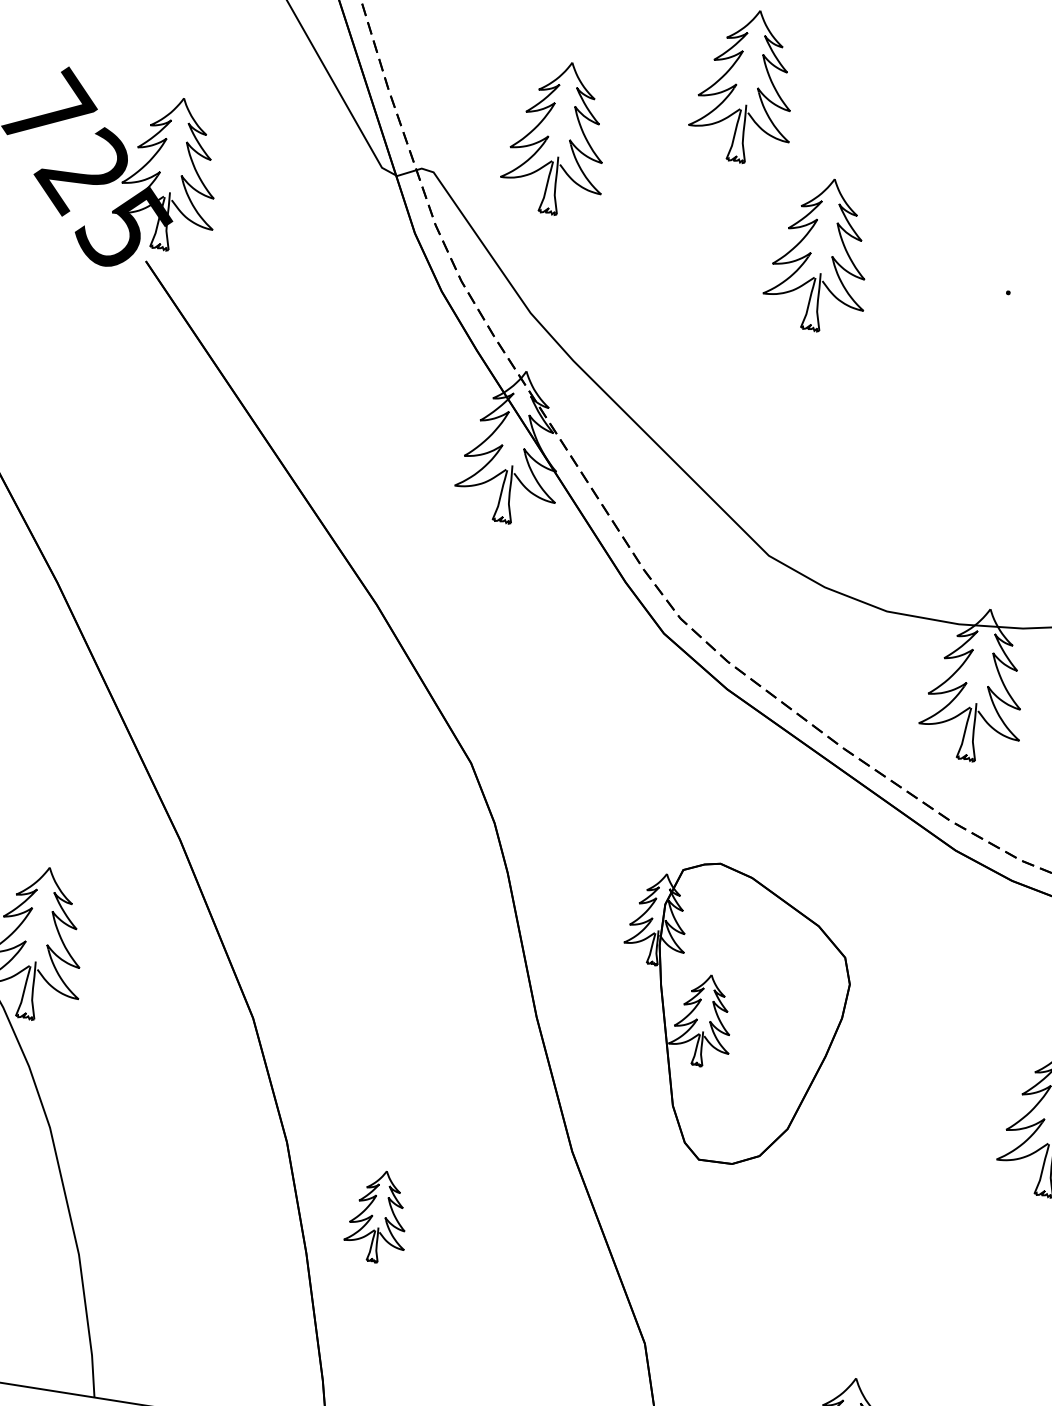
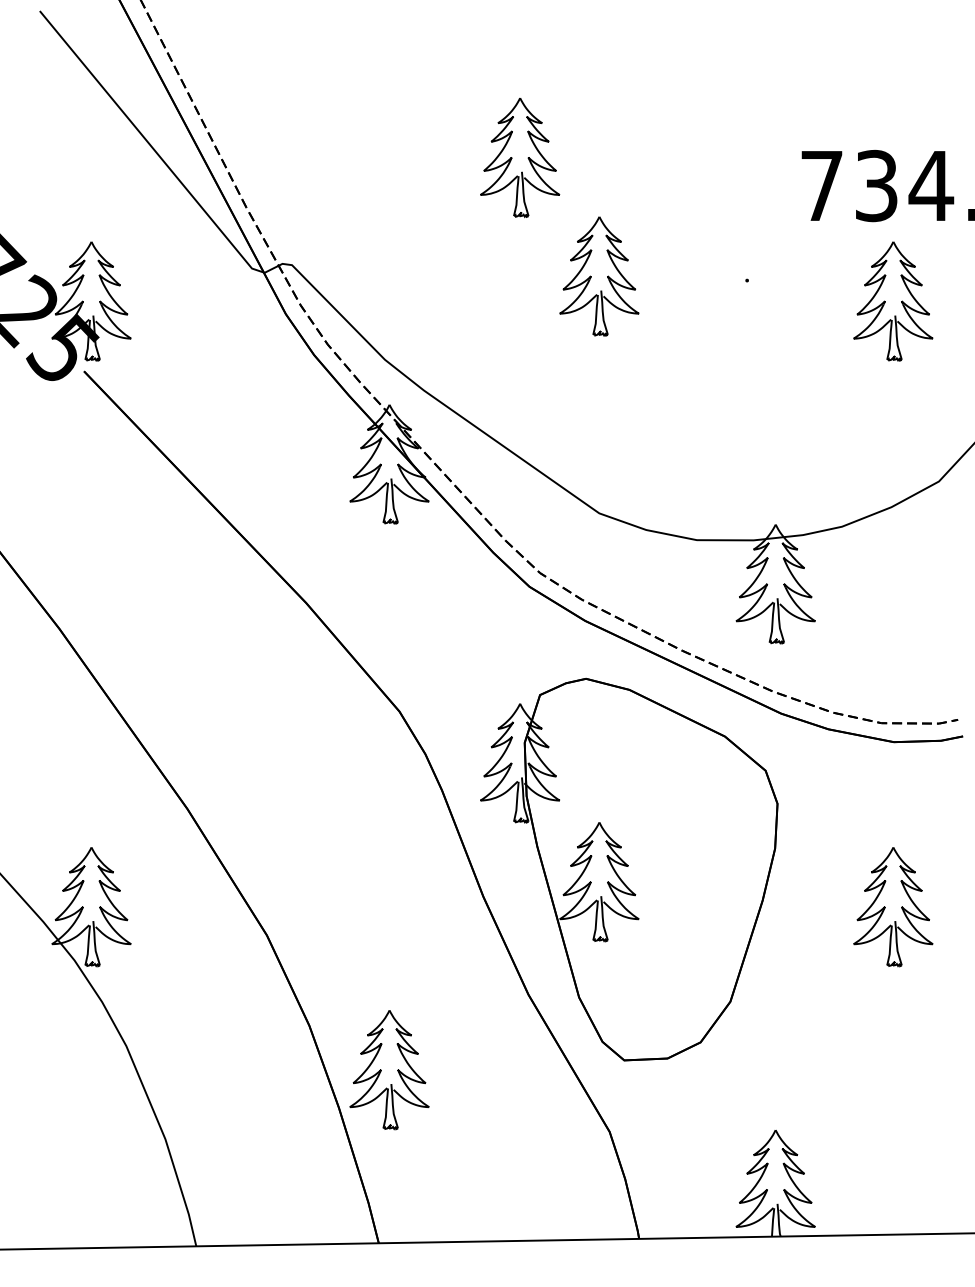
part: (559, 138) -> (383, 222), removed
part: (728, 1014) -> (629, 869), size x1.67
part: (378, 1216) -> (389, 1070), size x1.67

